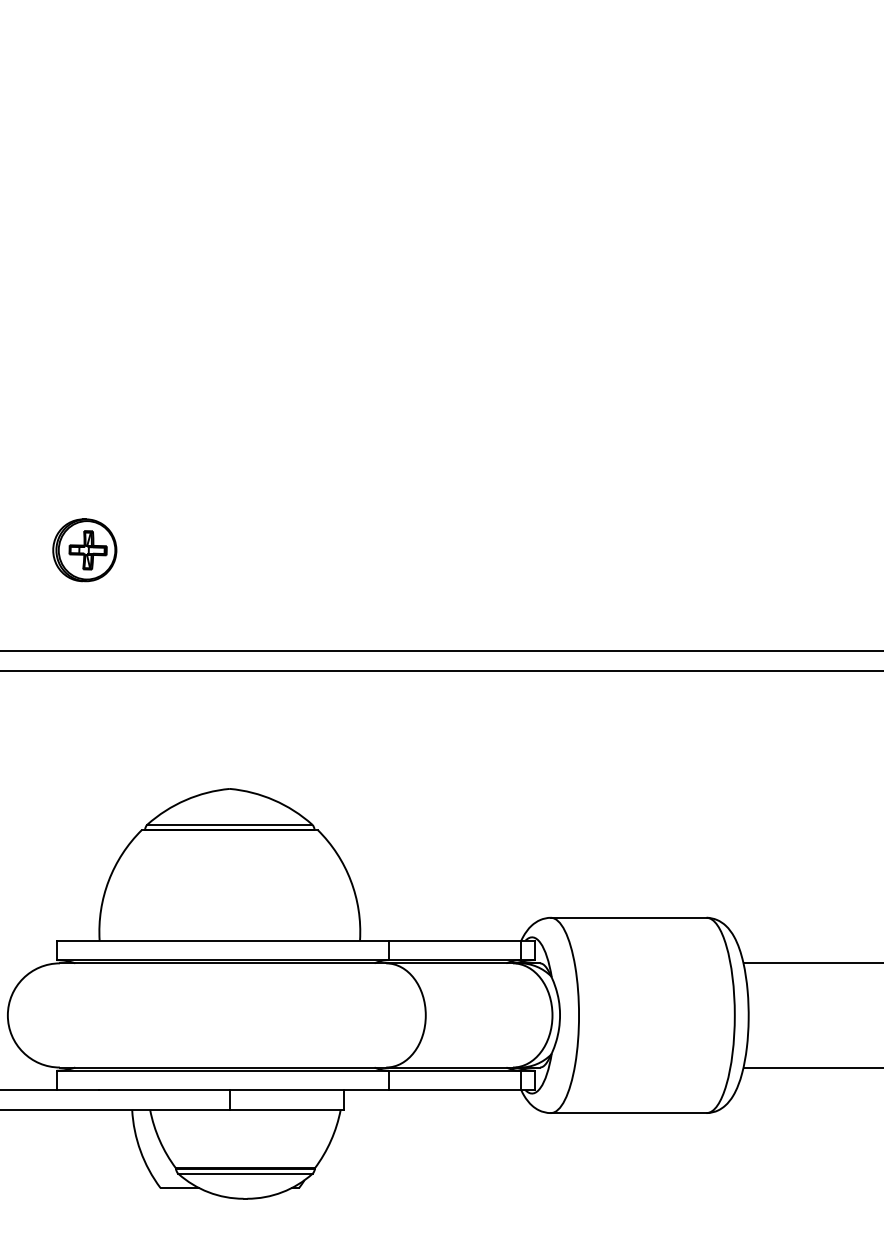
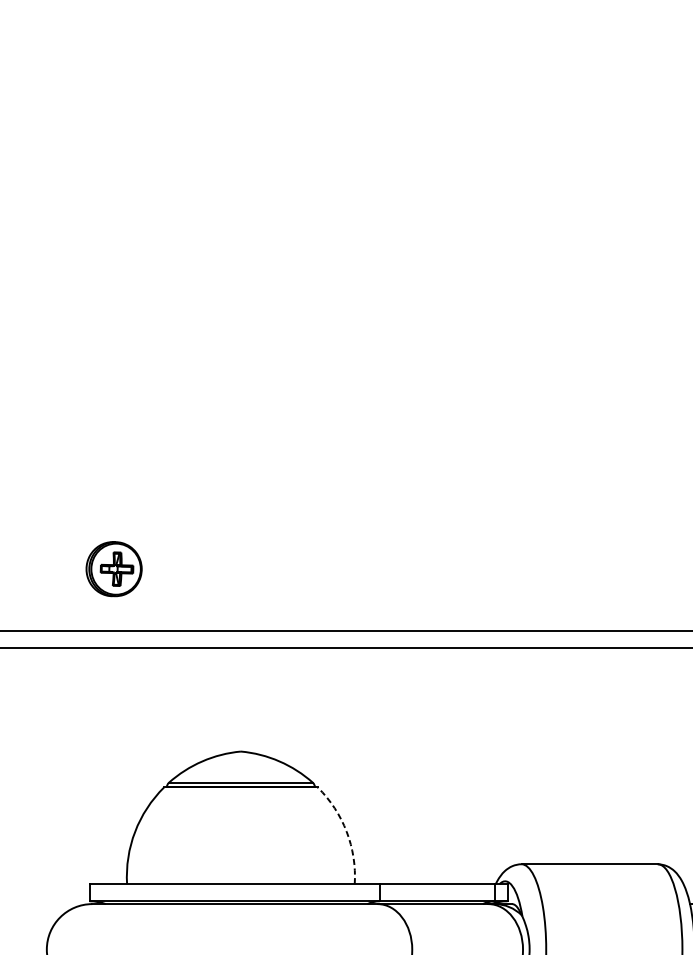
part: (84, 550) -> (113, 569), moved
arc: (350, 880) -> (346, 831), solid -> dashed

